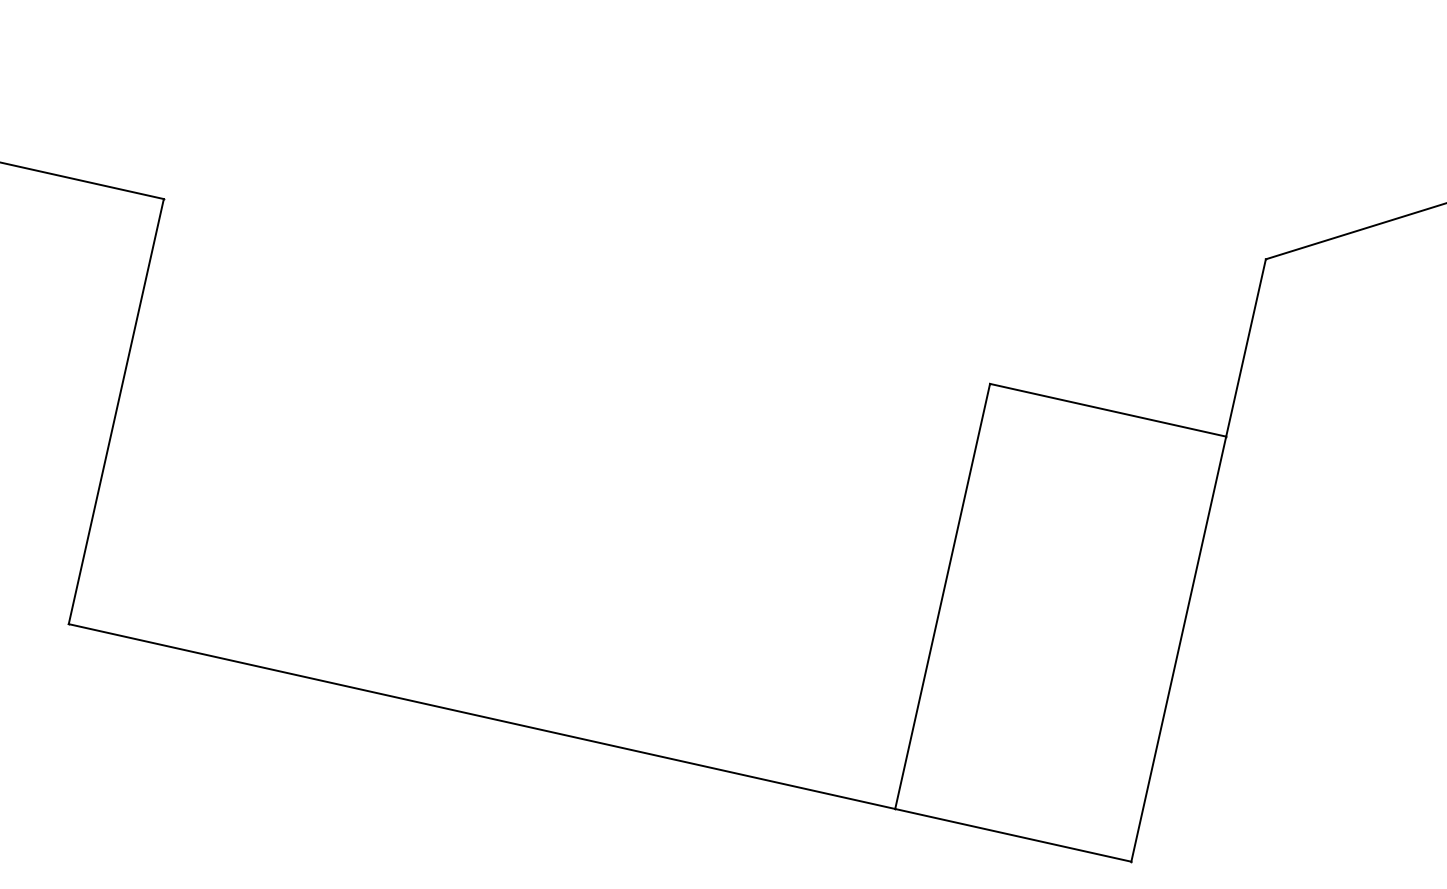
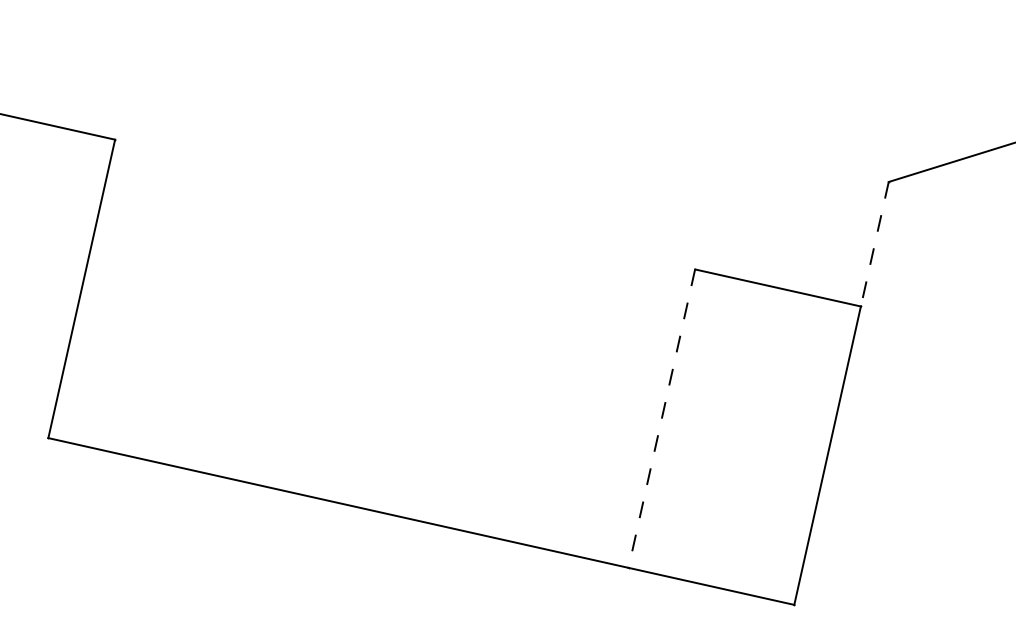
line: (1246, 347) -> (875, 243), solid -> dashed
line: (942, 596) -> (661, 418), solid -> dashed

